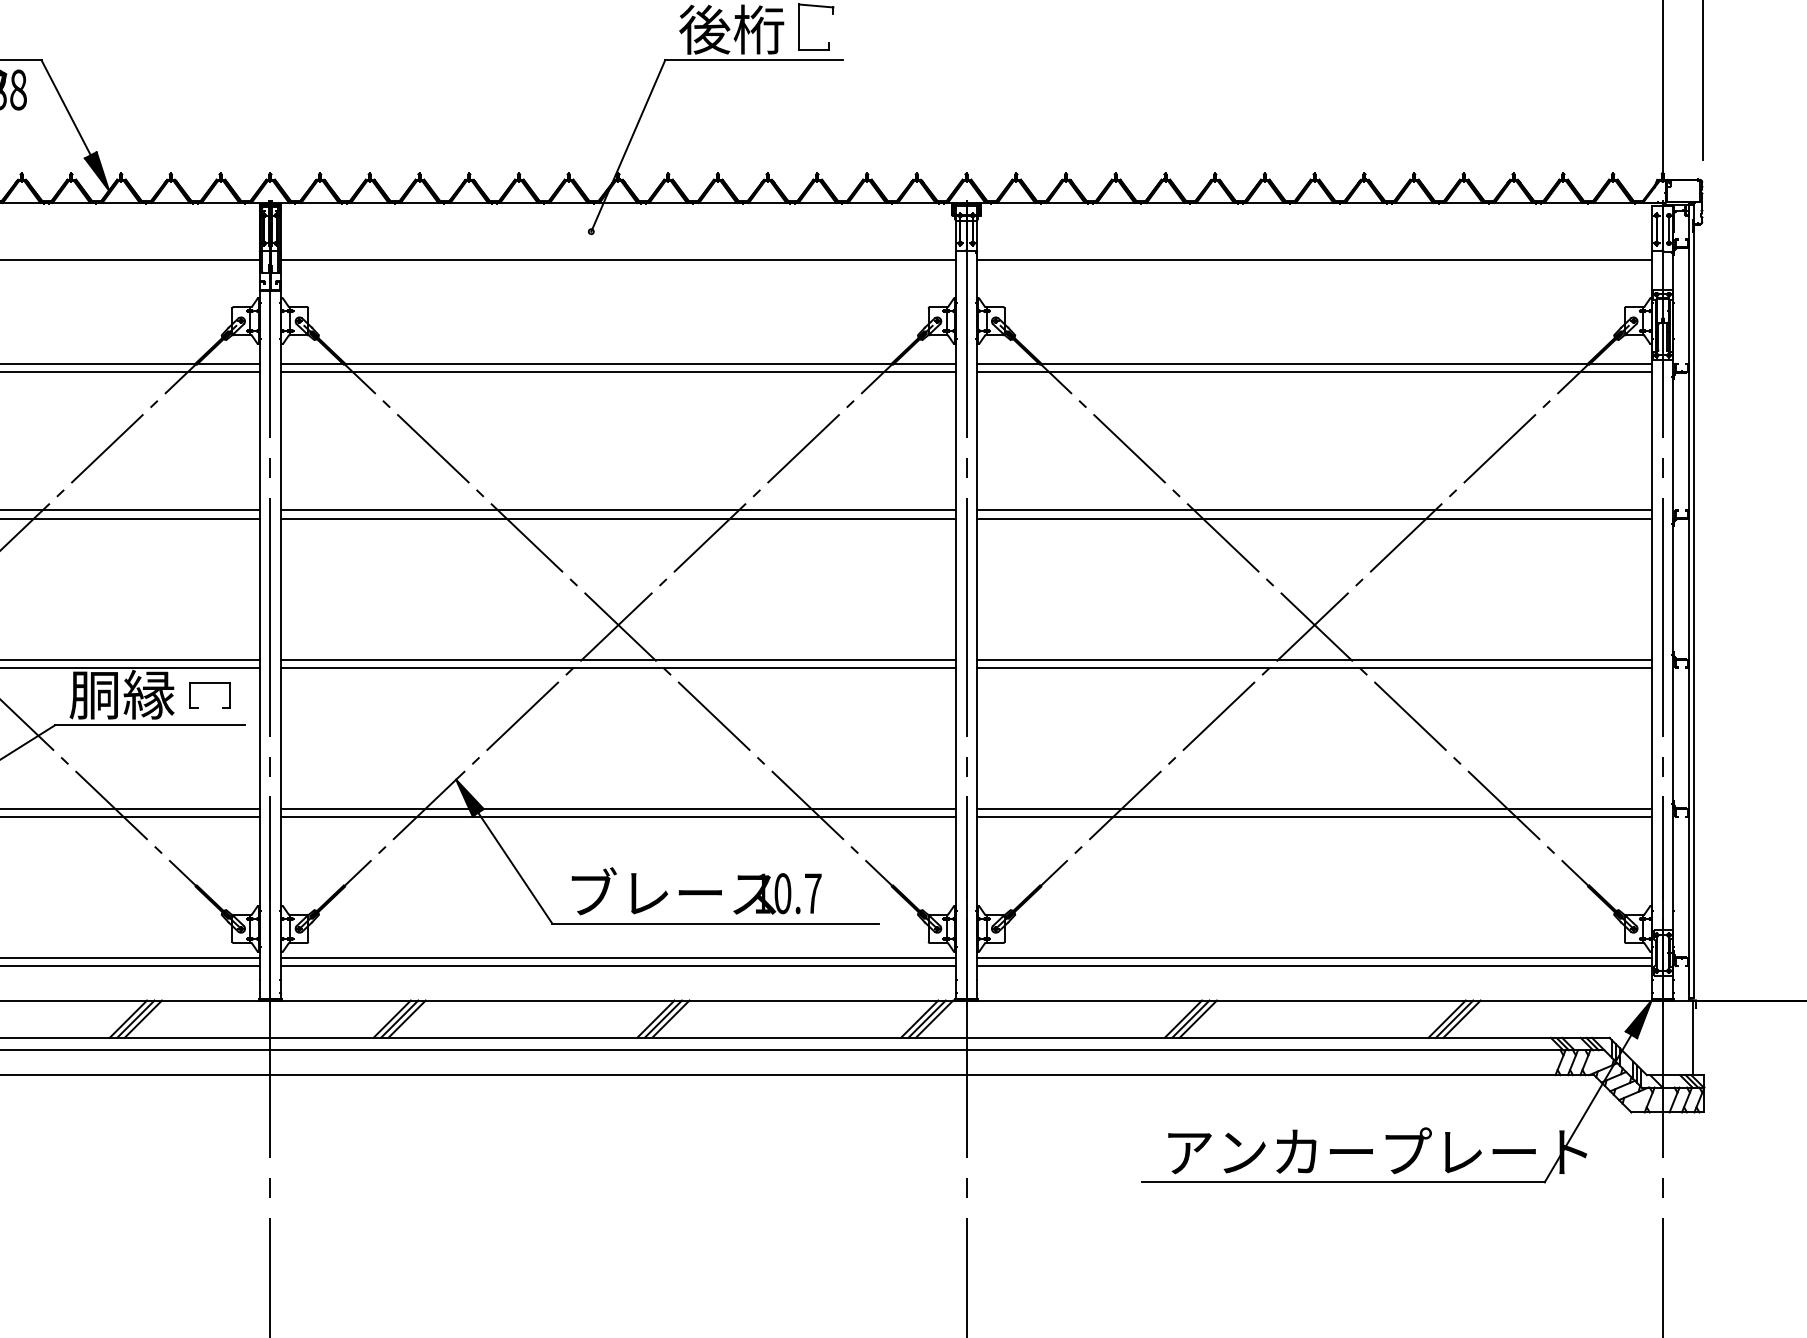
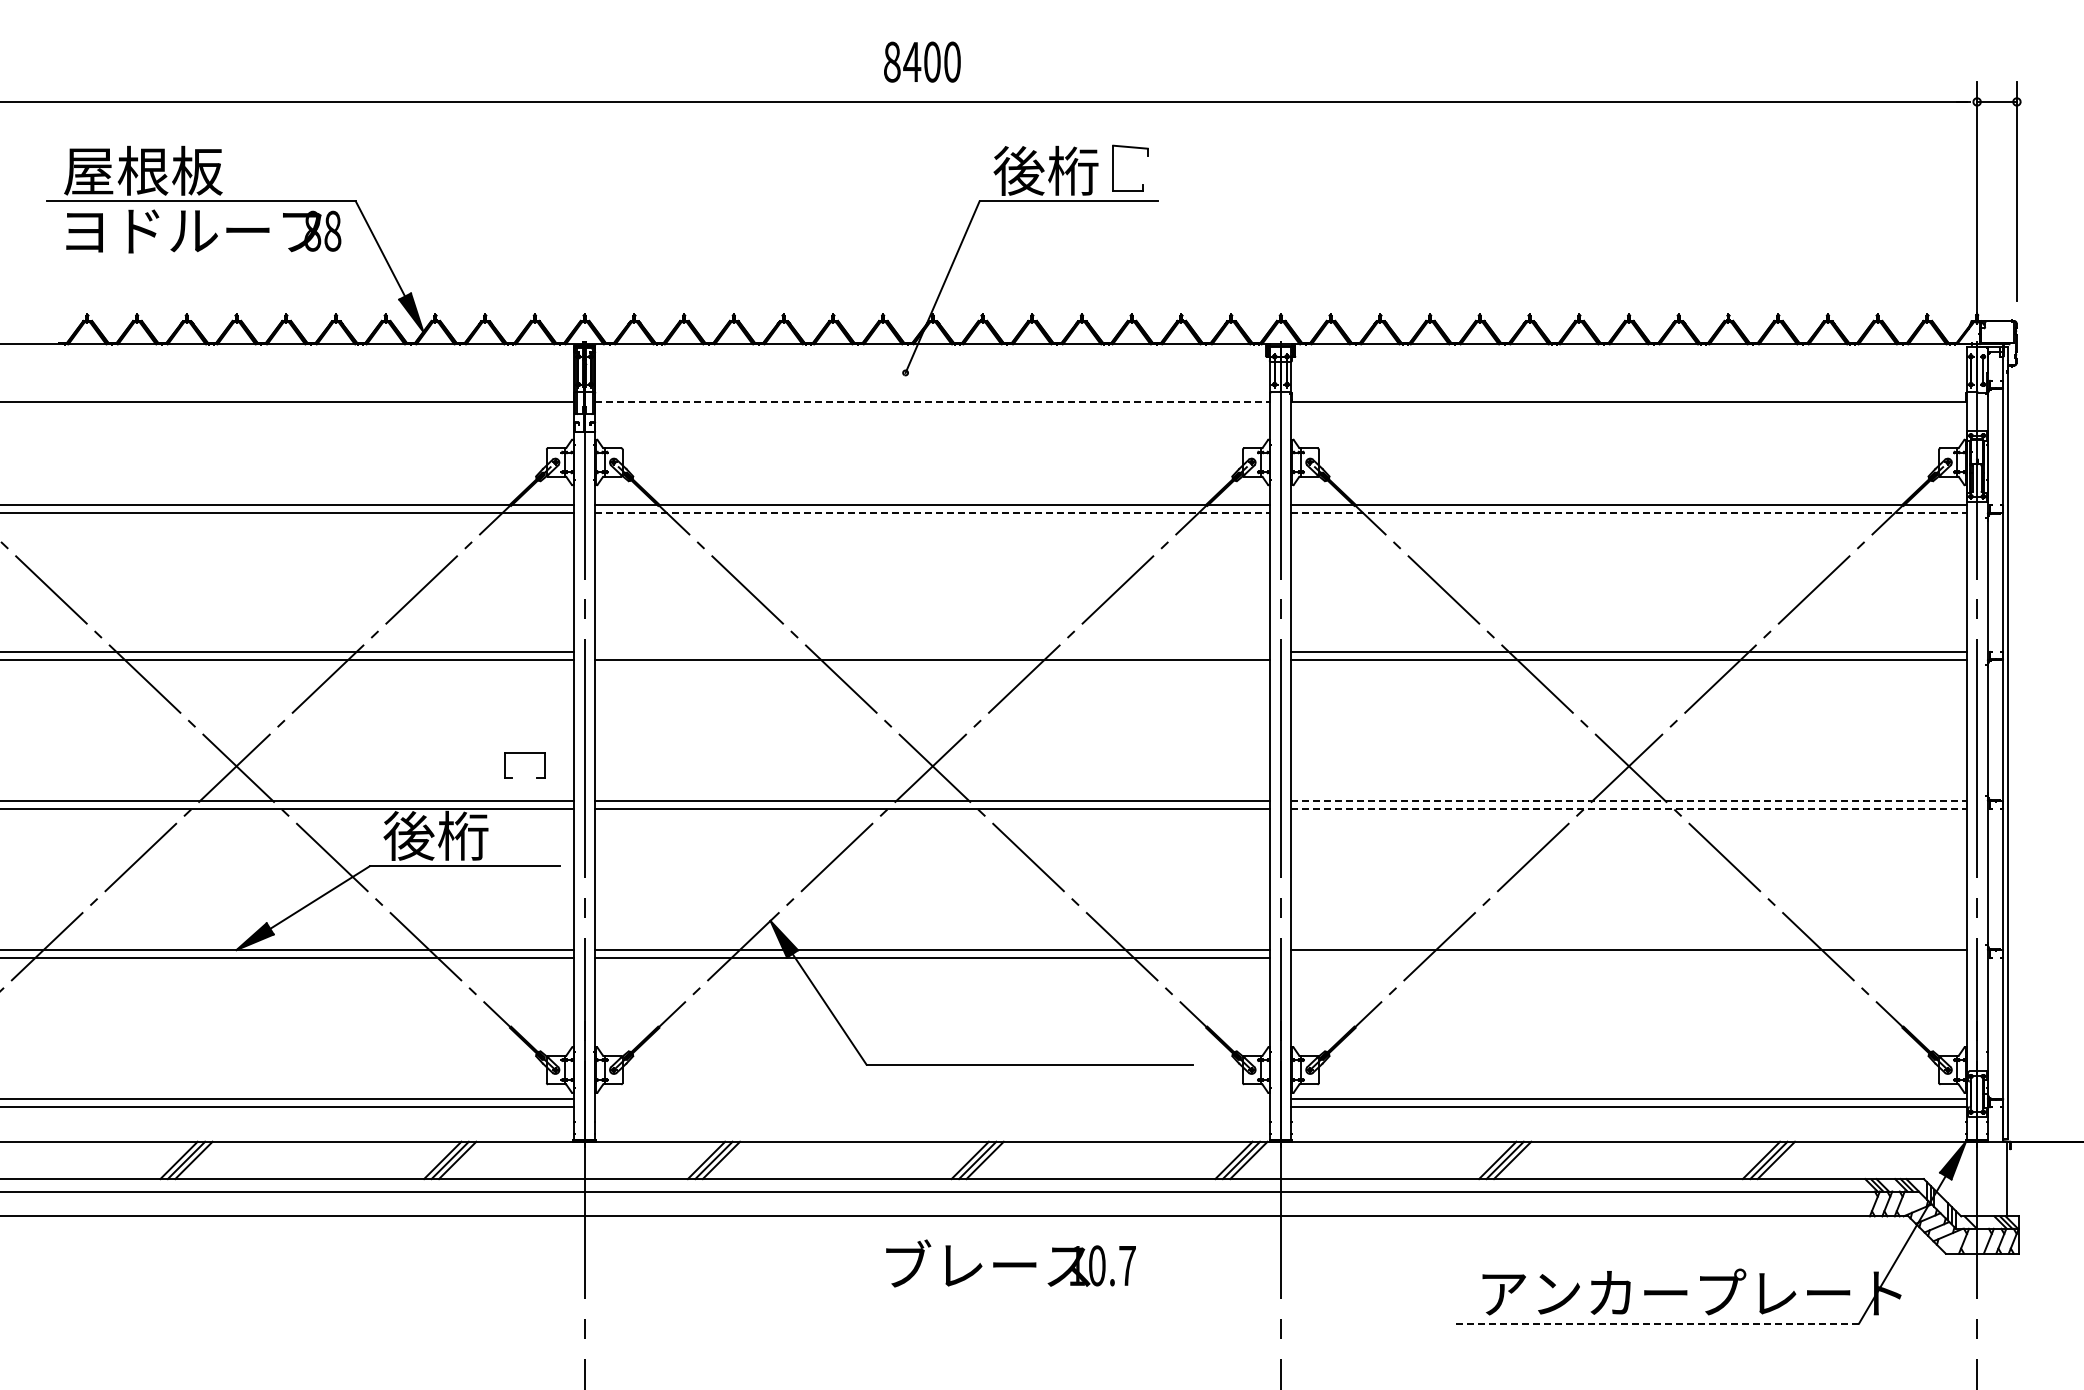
line: (619, 260) -> (933, 401), solid -> dashed
line: (618, 372) -> (932, 513), solid -> dashed
line: (1315, 372) -> (1629, 513), solid -> dashed
line: (618, 510) -> (932, 651), removed
line: (1315, 659) -> (1629, 800), solid -> dashed
line: (1315, 668) -> (1629, 809), solid -> dashed
part: (210, 683) -> (524, 753), moved
text: (121, 694) -> (435, 835), 胴縁 -> 後桁
line: (1314, 817) -> (1628, 958), removed
text: (696, 891) -> (1010, 1263), moved
line: (618, 958) -> (932, 1099), removed
line: (618, 966) -> (932, 1107), removed
line: (1343, 1182) -> (1657, 1323), solid -> dashed

